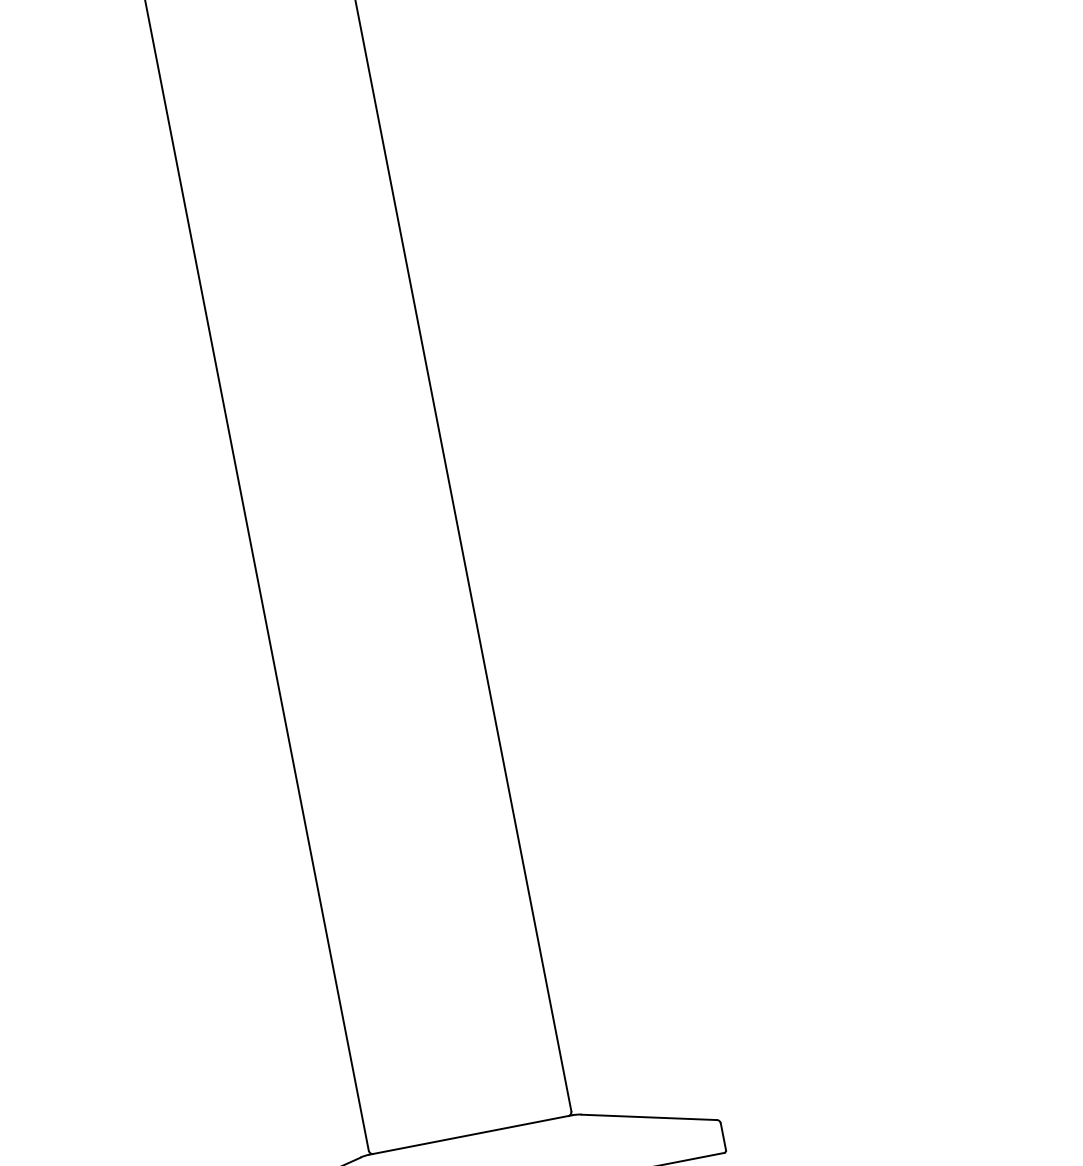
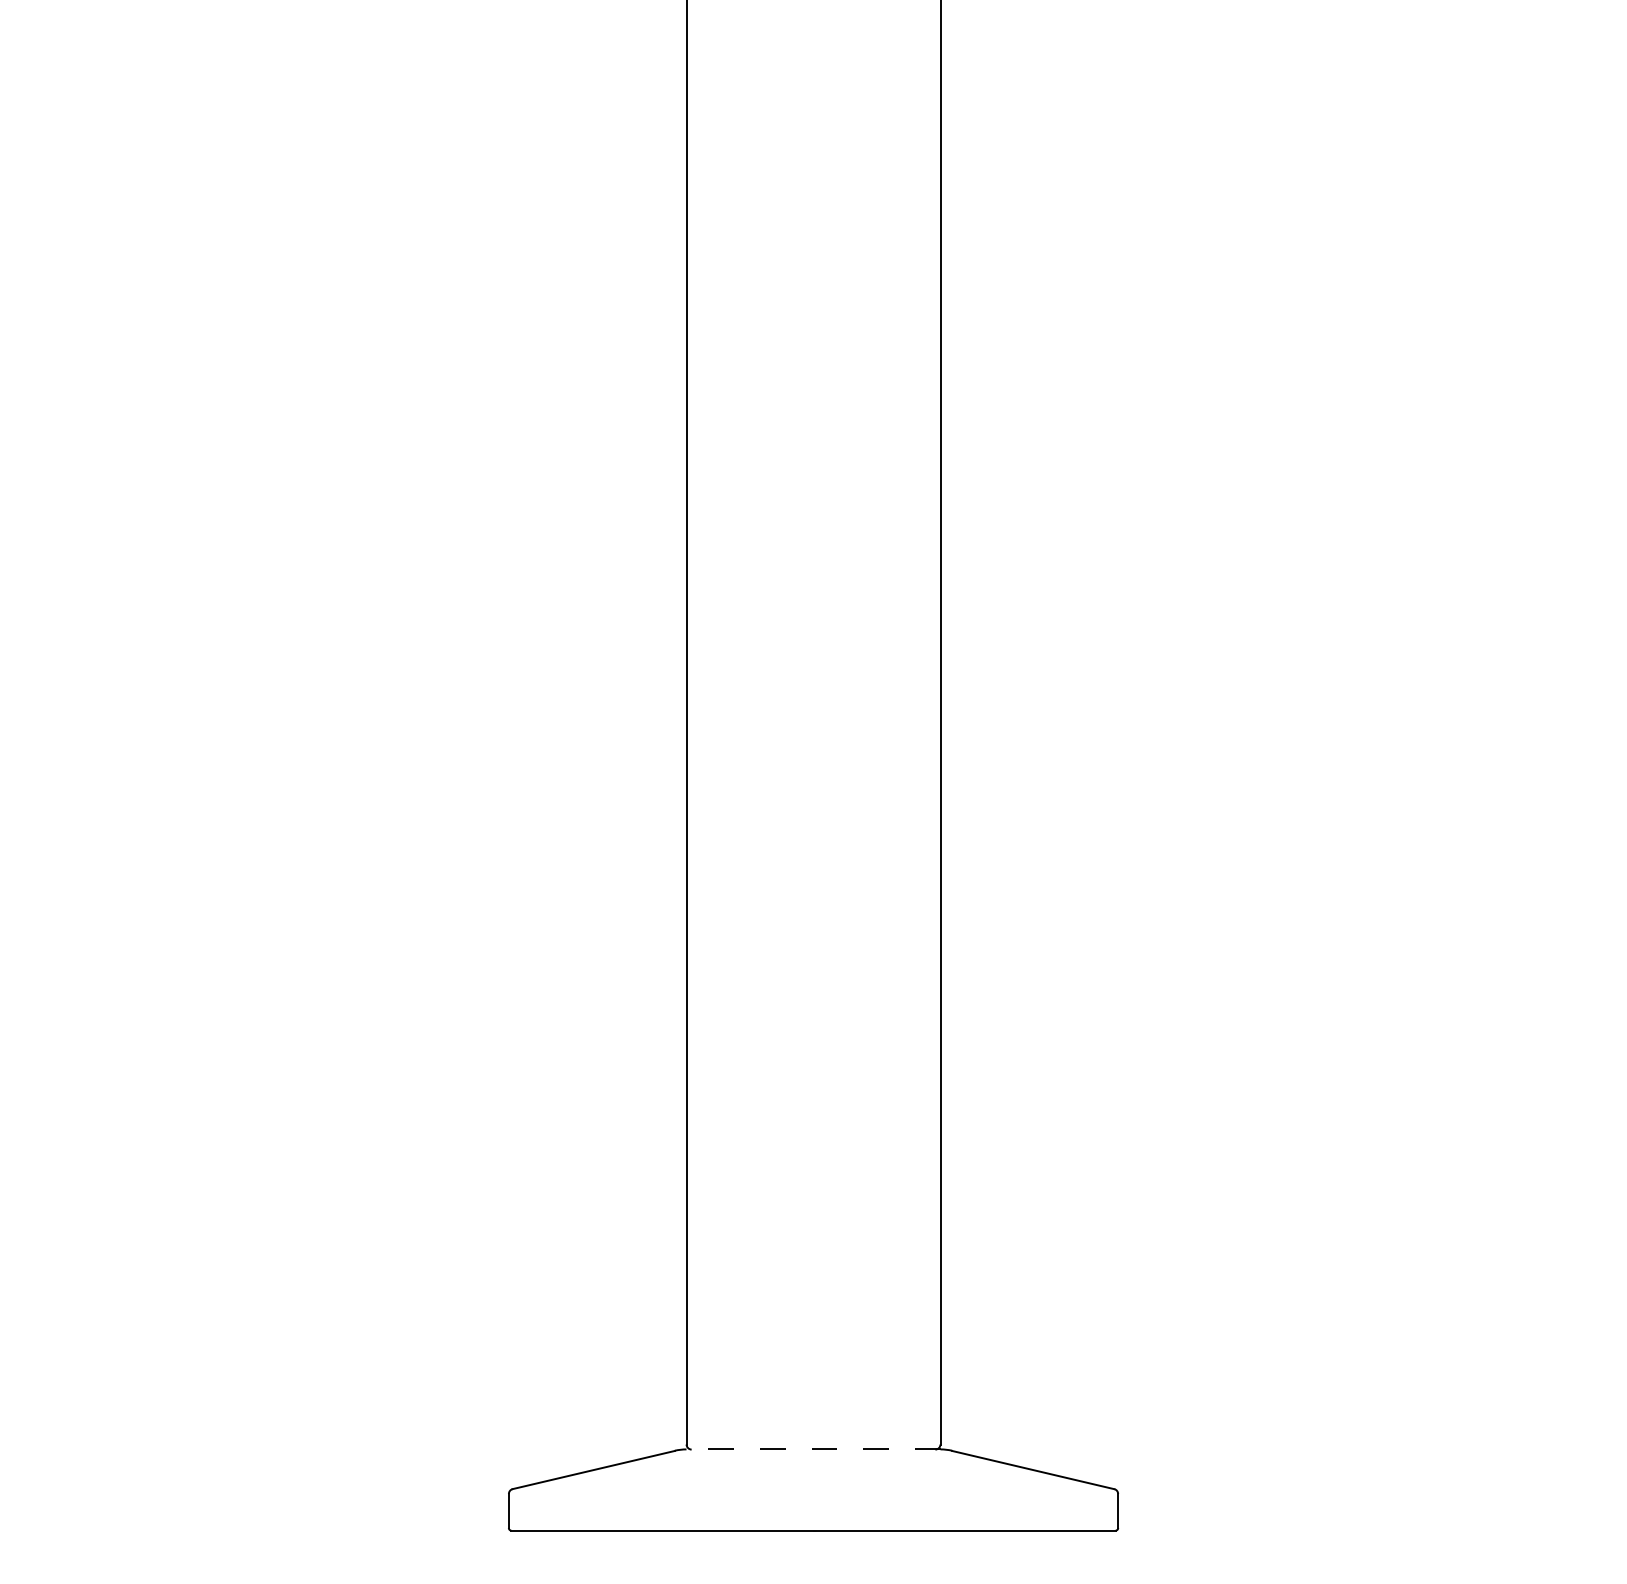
line: (470, 1135) -> (813, 1449), solid -> dashed

